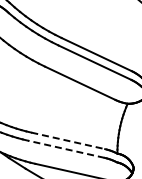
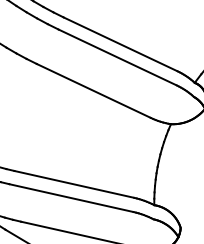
line: (68, 140) -> (74, 183), dashed -> solid
line: (65, 149) -> (69, 198), dashed -> solid

